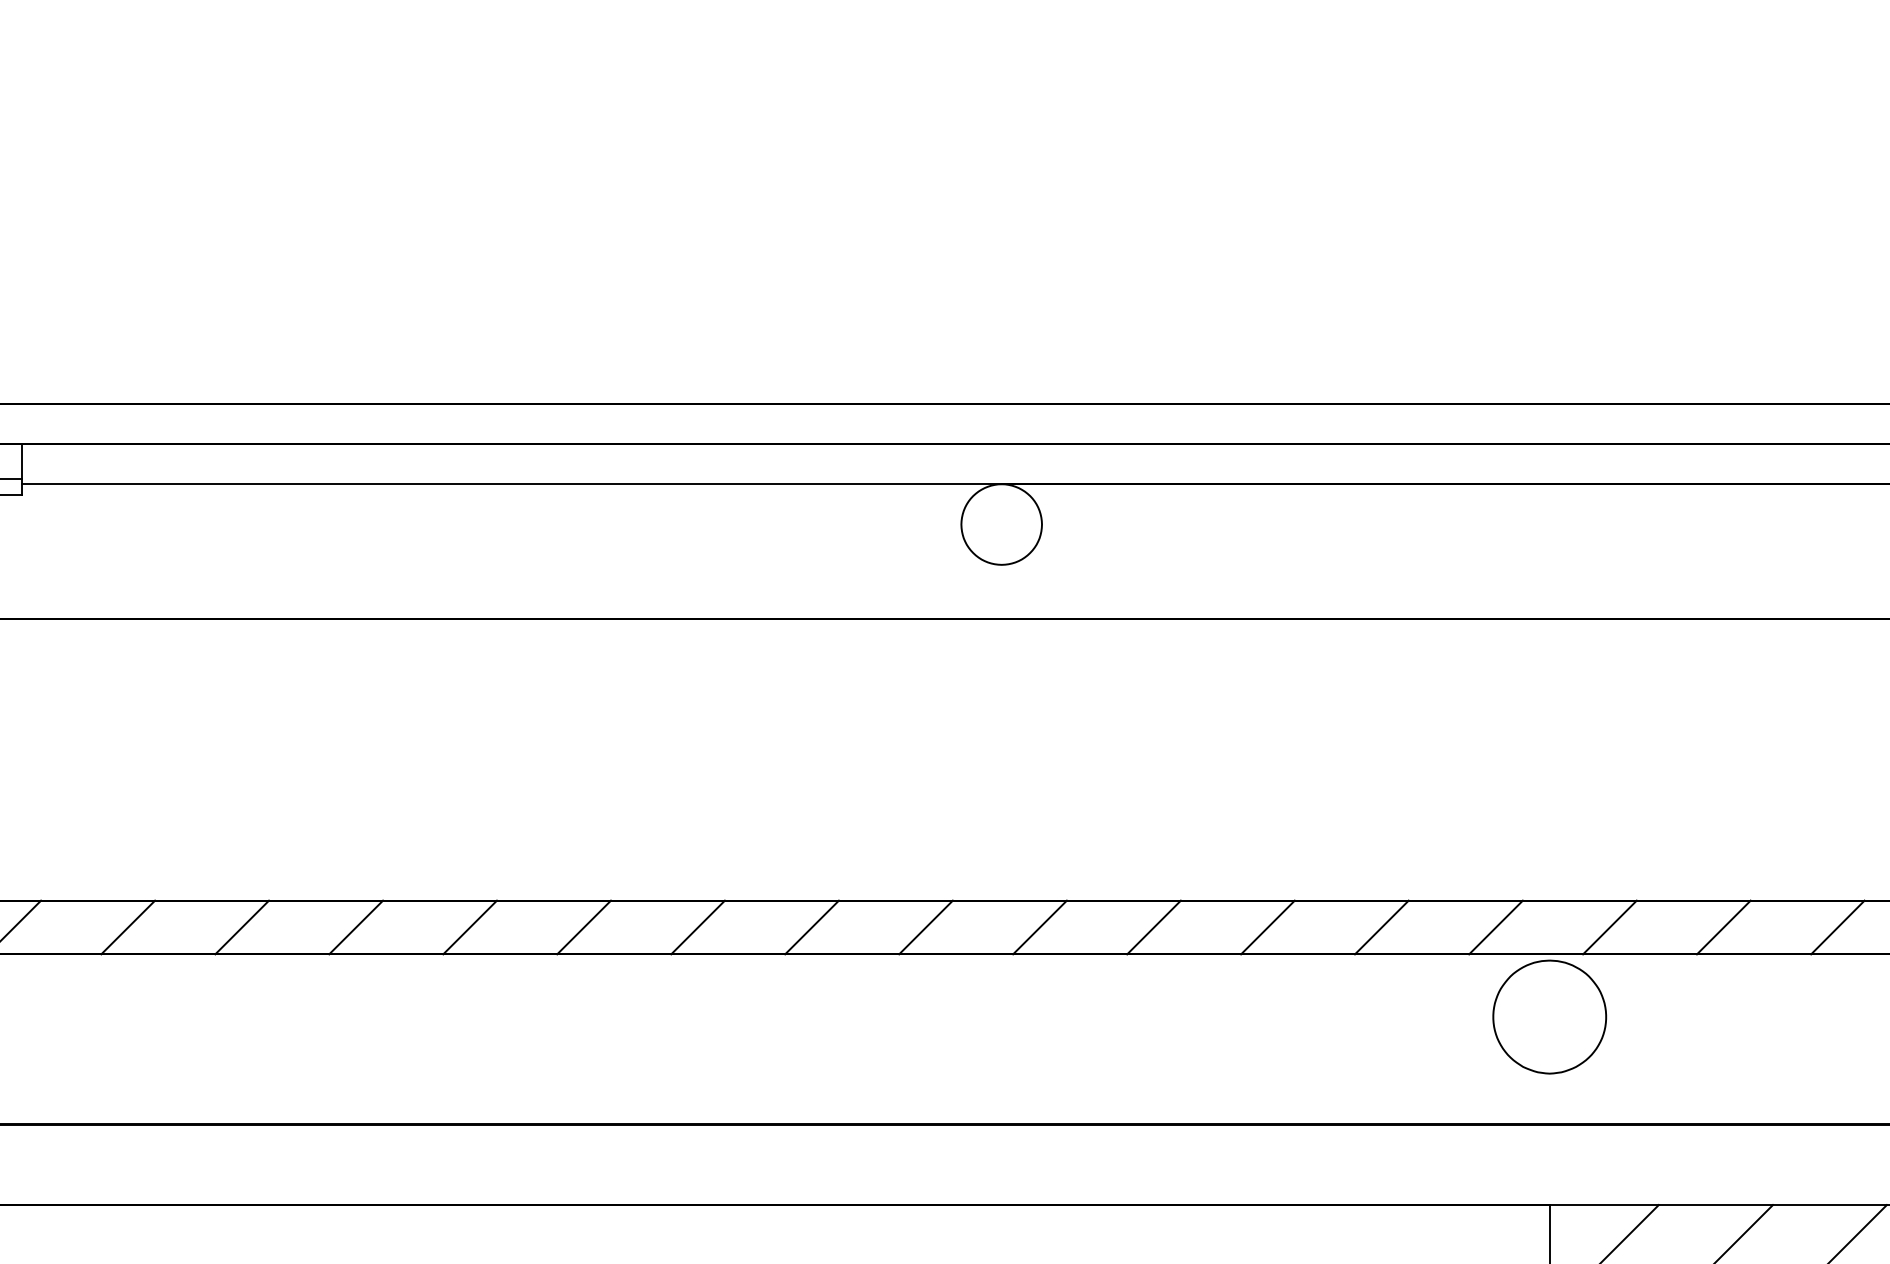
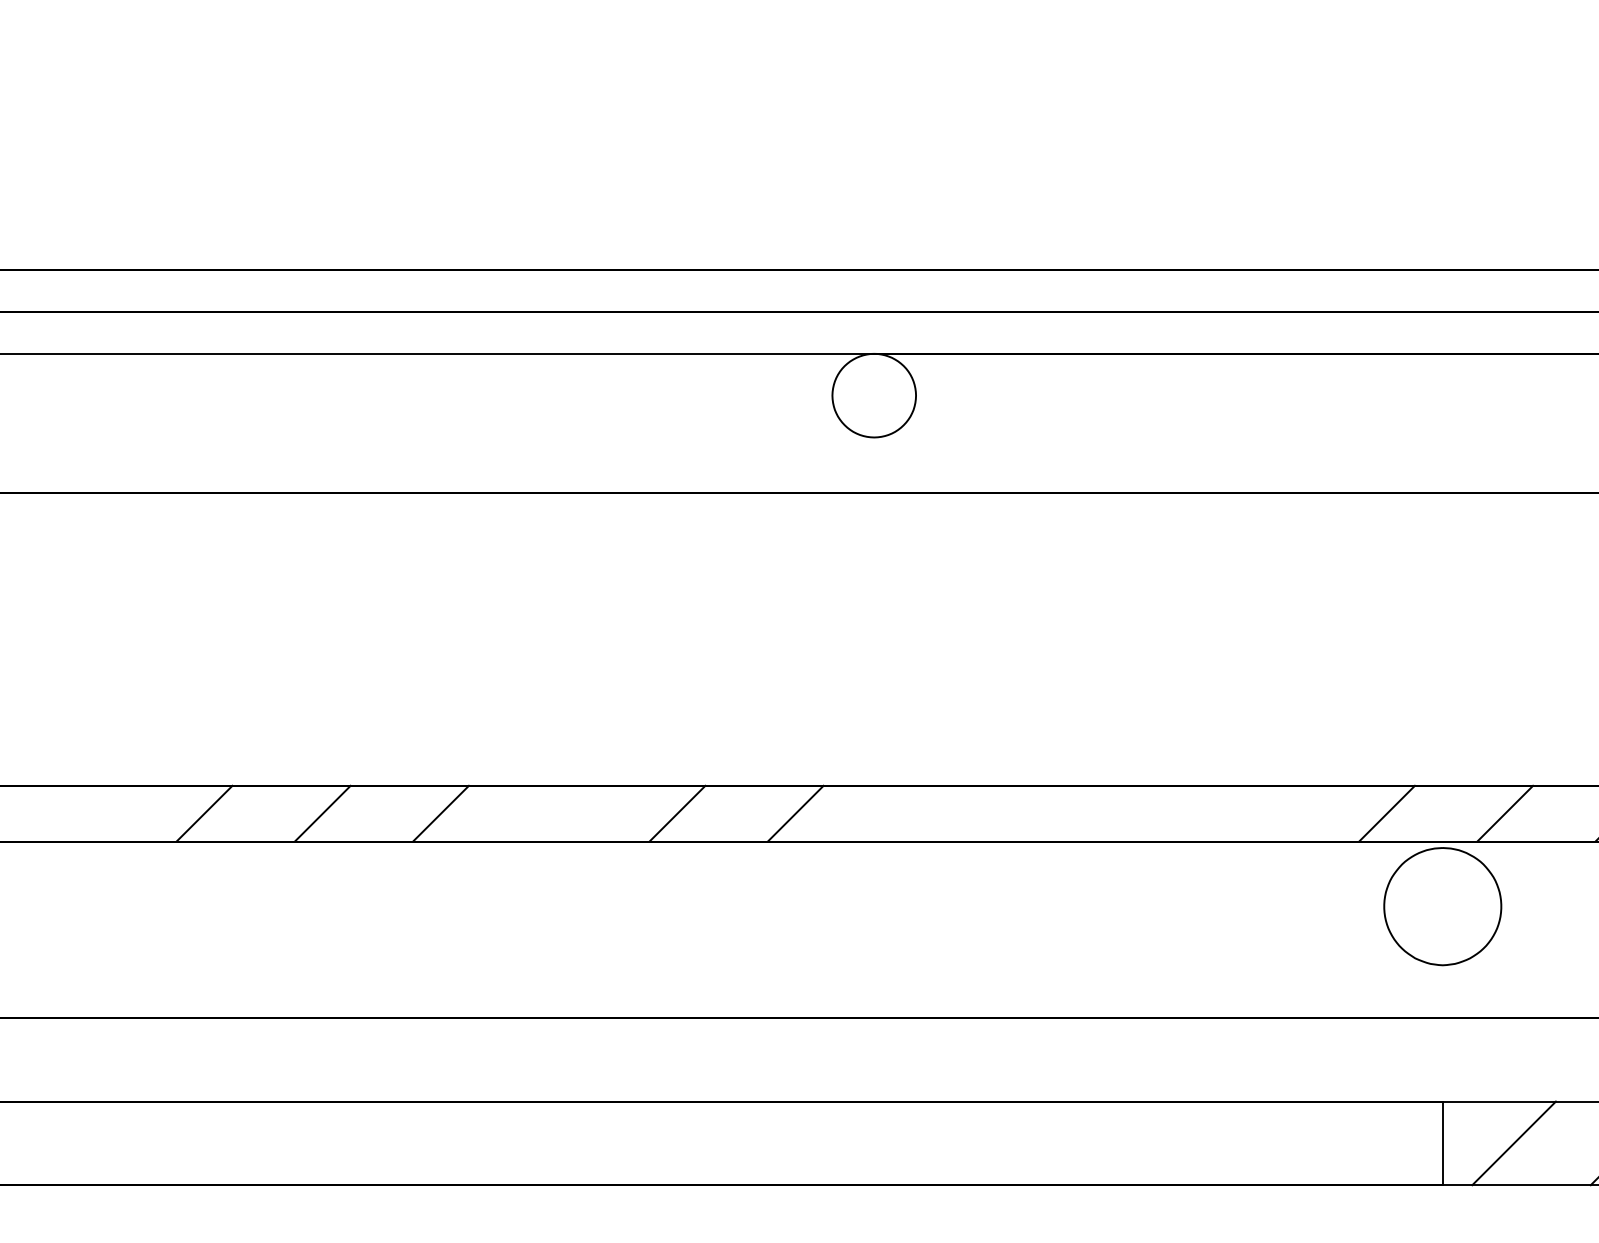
line: (242, 927) -> (86, 813), removed
line: (697, 927) -> (558, 813), removed
line: (1039, 927) -> (913, 813), removed
line: (1153, 927) -> (1031, 813), removed
line: (1267, 927) -> (1149, 813), removed
line: (1381, 927) -> (1268, 813), removed

